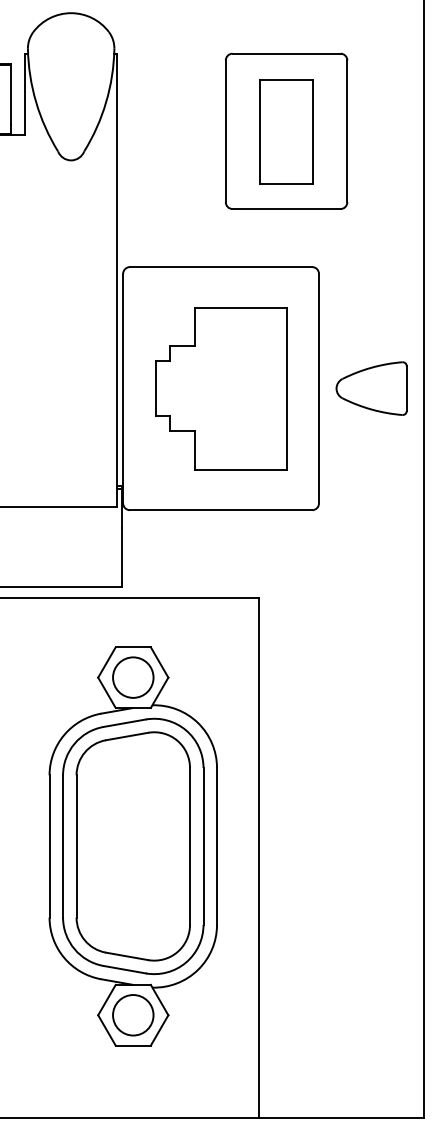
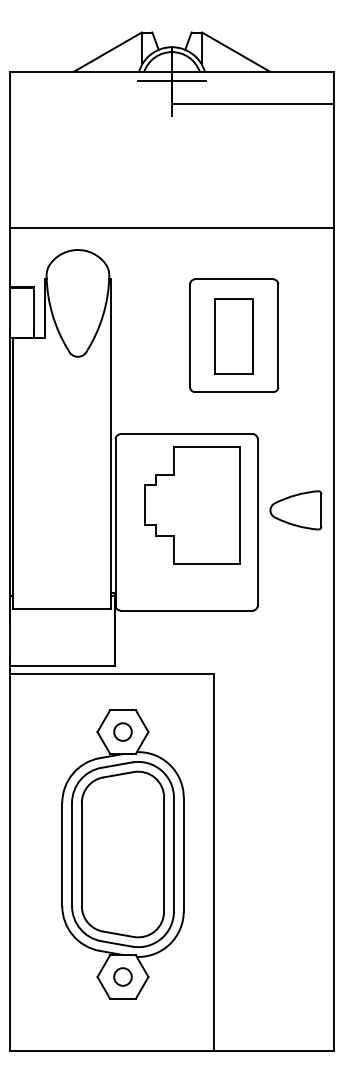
part: (220, 388) -> (192, 505), moved
part: (371, 388) -> (295, 510), moved
circle: (132, 676) -> (122, 731), size x0.6
circle: (132, 1014) -> (122, 976), size x0.6

